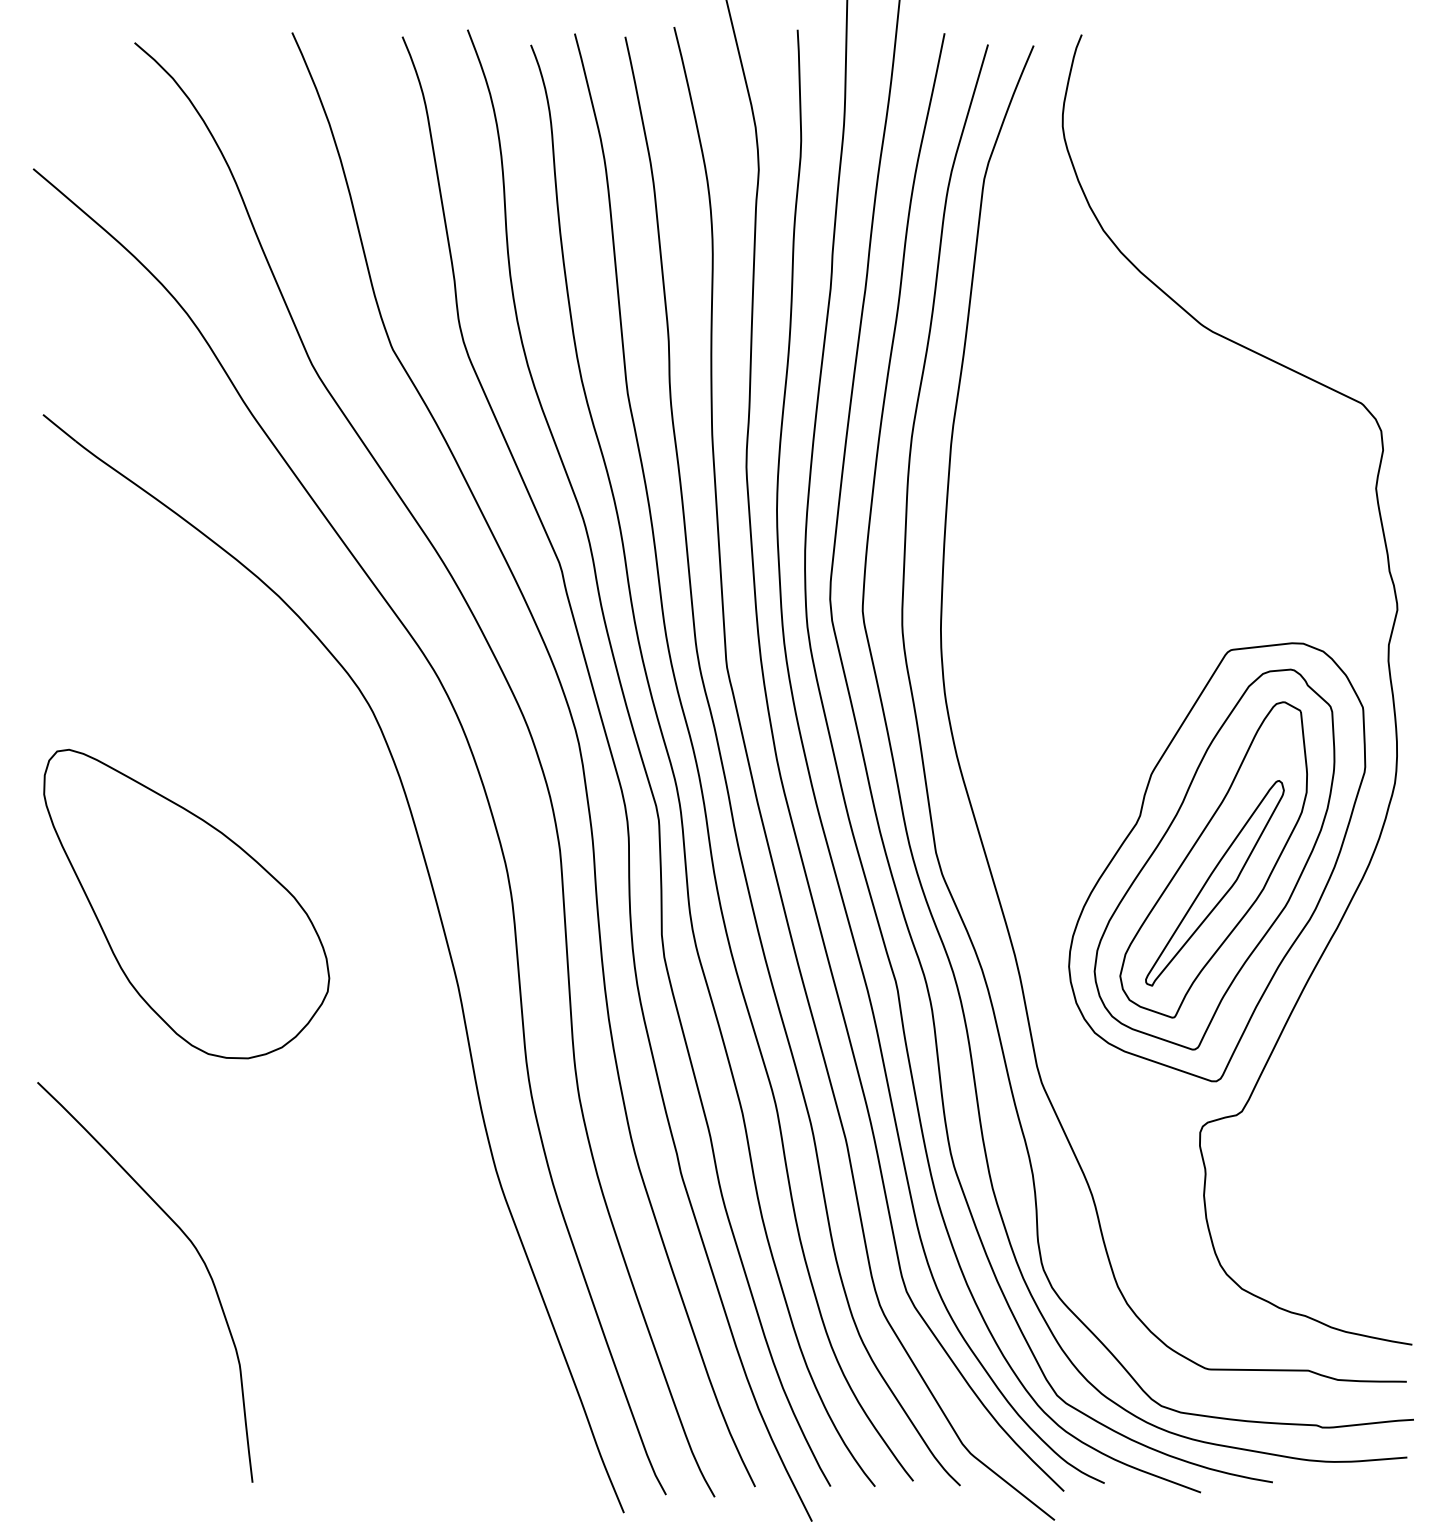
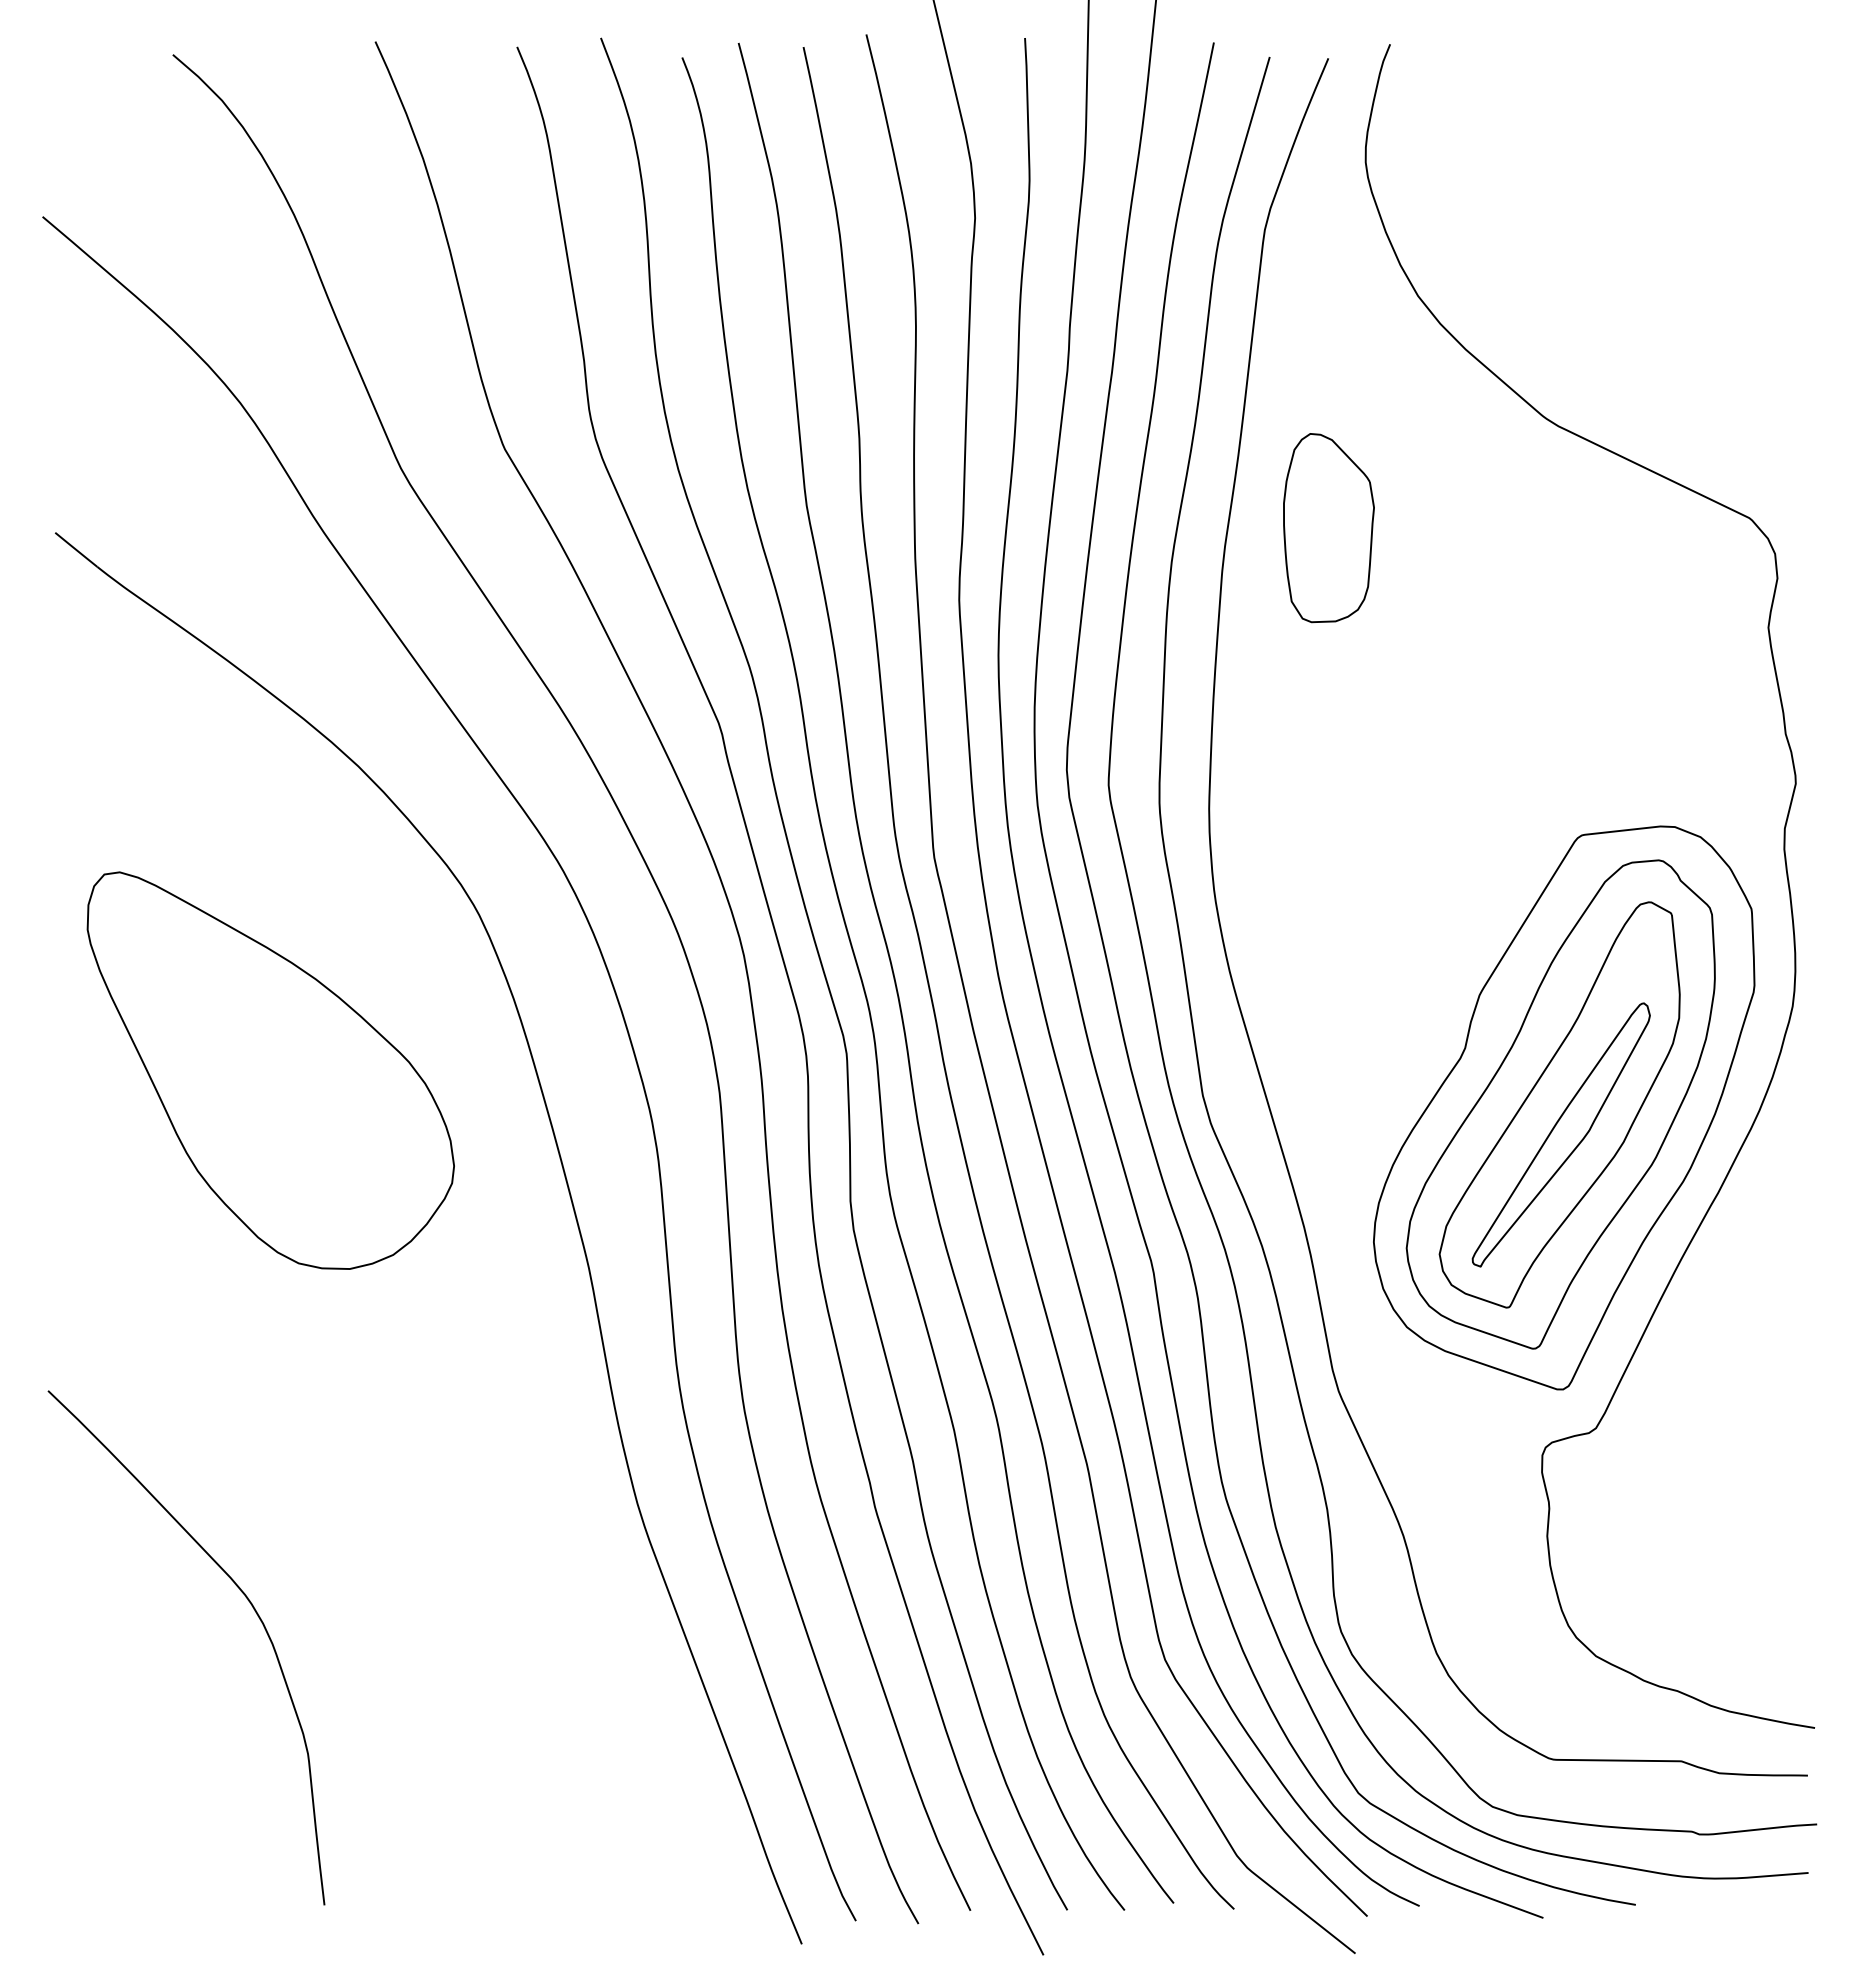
part: (1033, 411) -> (1328, 528), added
part: (186, 903) -> (270, 1070), moved

